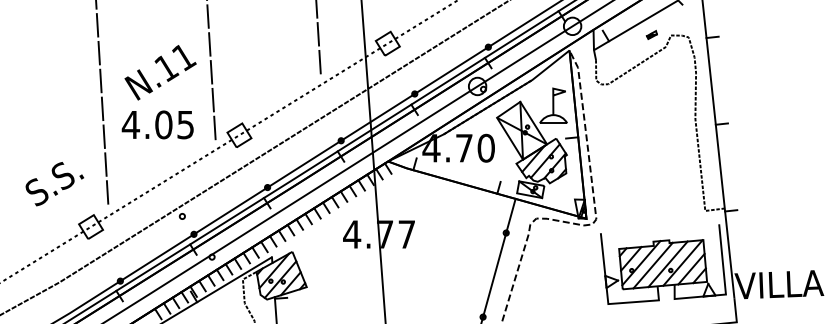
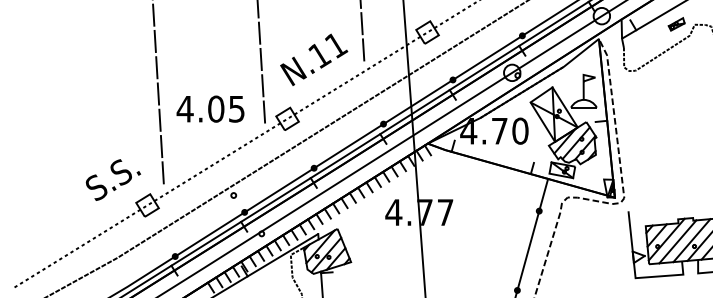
part: (651, 34) -> (676, 23), size x1.67
text: (160, 72) -> (314, 59), moved
text: (54, 184) -> (113, 180), moved

